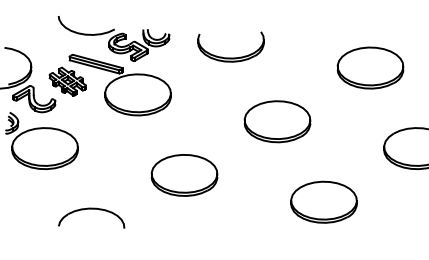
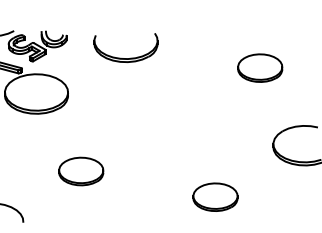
part: (370, 67) -> (260, 67), size x0.7
part: (277, 121) -> (170, 119), removed
part: (184, 175) -> (81, 171), size x0.7
part: (323, 201) -> (214, 196), size x0.7

